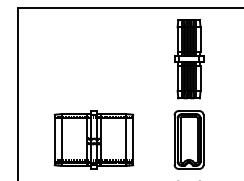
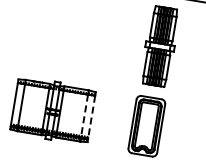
line: (125, 140) -> (84, 116), solid -> dashed
line: (133, 140) -> (91, 117), solid -> dashed

